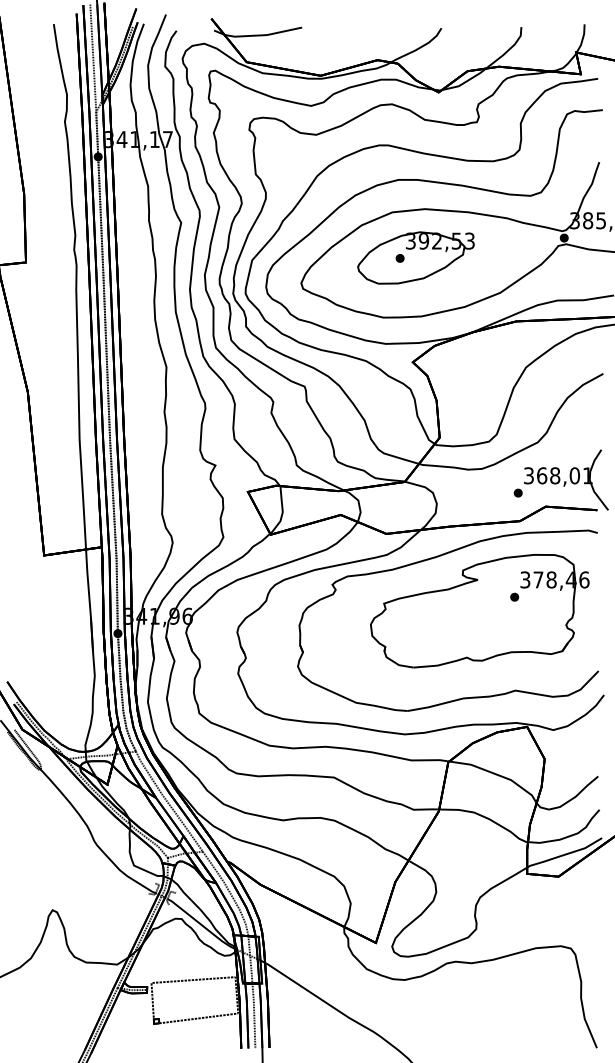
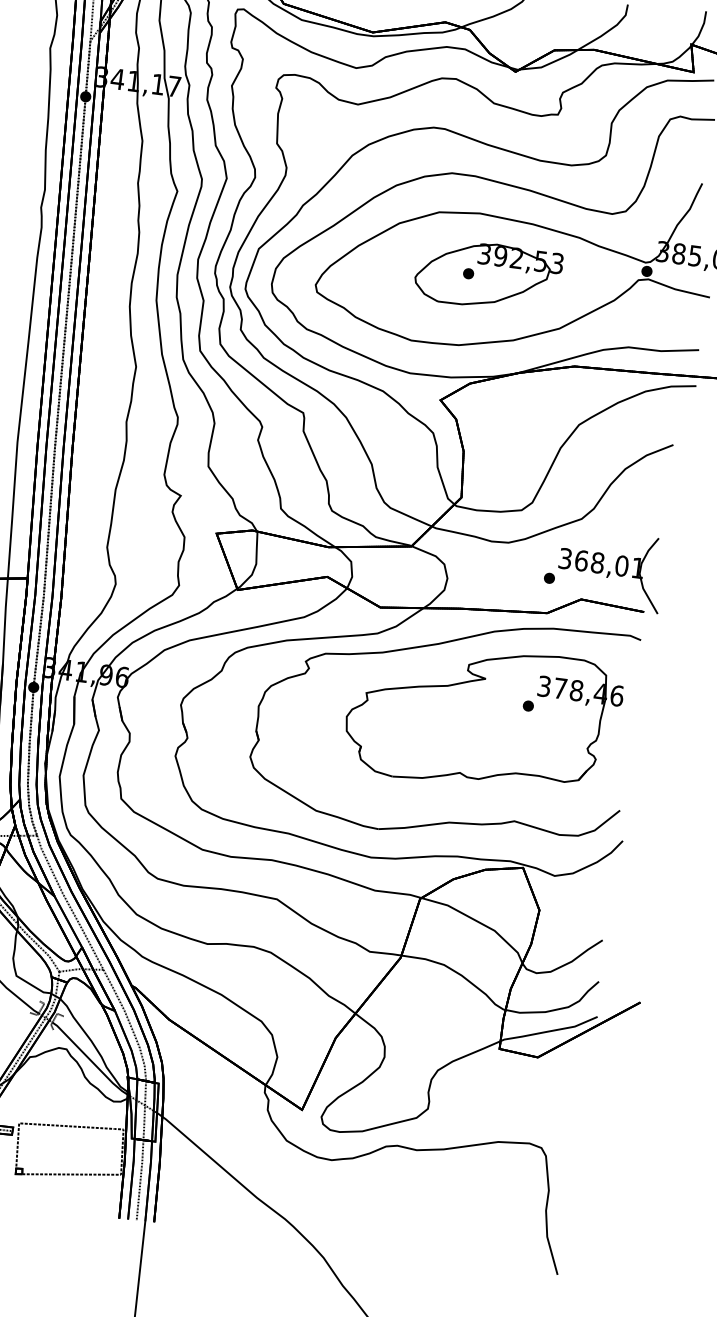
part: (415, 257) -> (487, 275), moved

